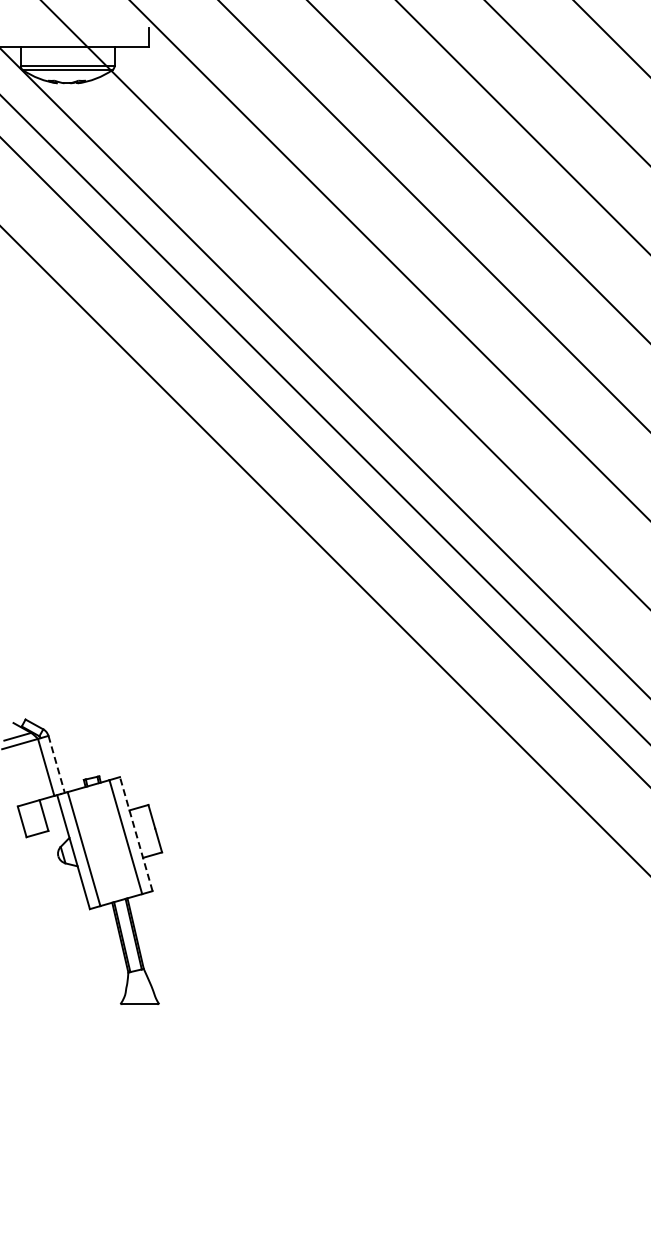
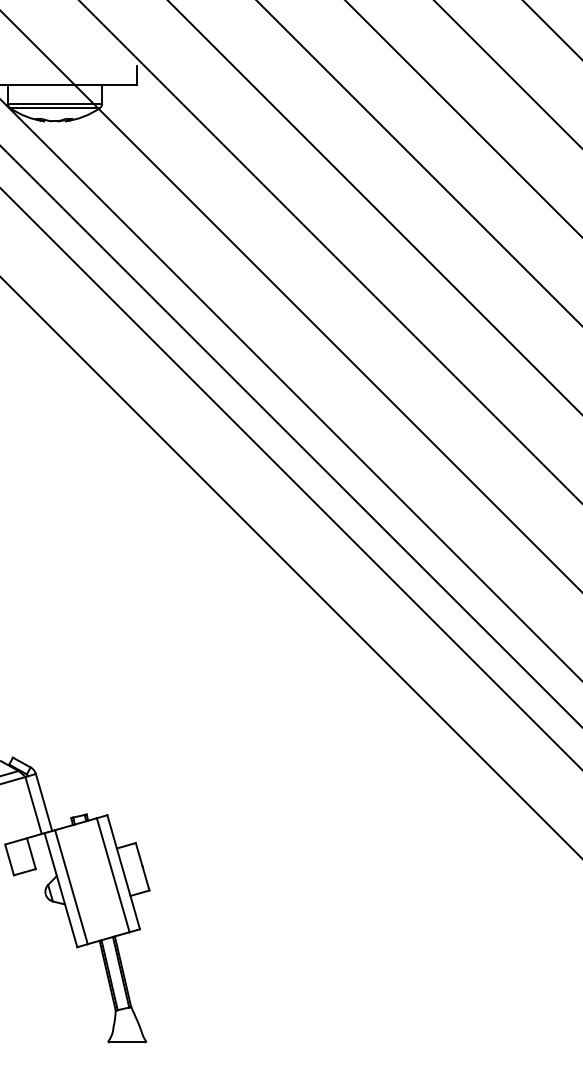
line: (56, 764) -> (43, 802), dashed -> solid
line: (136, 833) -> (123, 871), dashed -> solid

